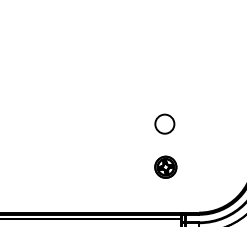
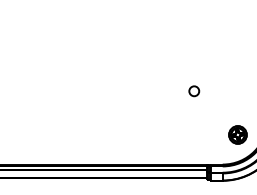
circle: (165, 124) -> (194, 91), size x0.62
part: (165, 166) -> (237, 134), moved

